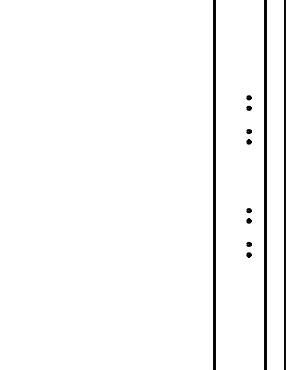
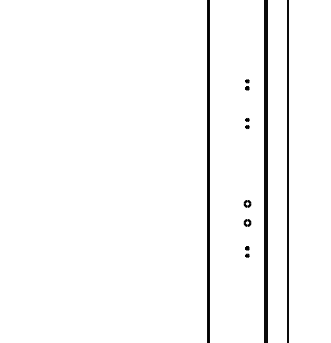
part: (248, 102) -> (246, 84), size x0.6
part: (248, 136) -> (246, 123), size x0.6
part: (248, 215) -> (246, 213), size x1.6
part: (248, 249) -> (246, 251), size x0.6

